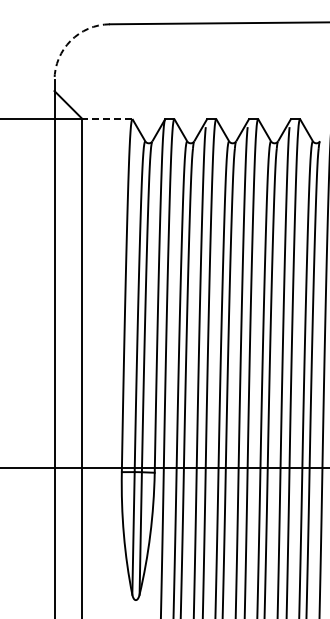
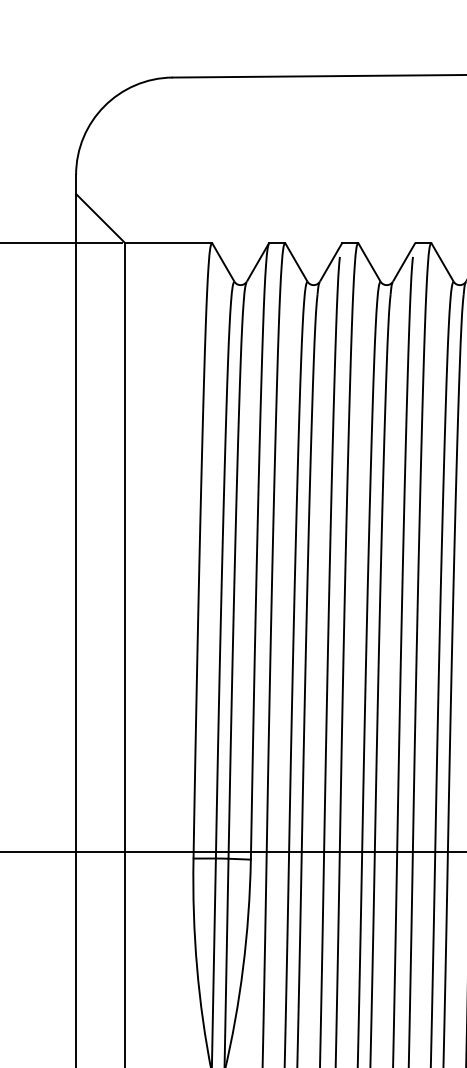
arc: (70, 40) -> (103, 105), dashed -> solid
line: (107, 119) -> (168, 243), dashed -> solid

